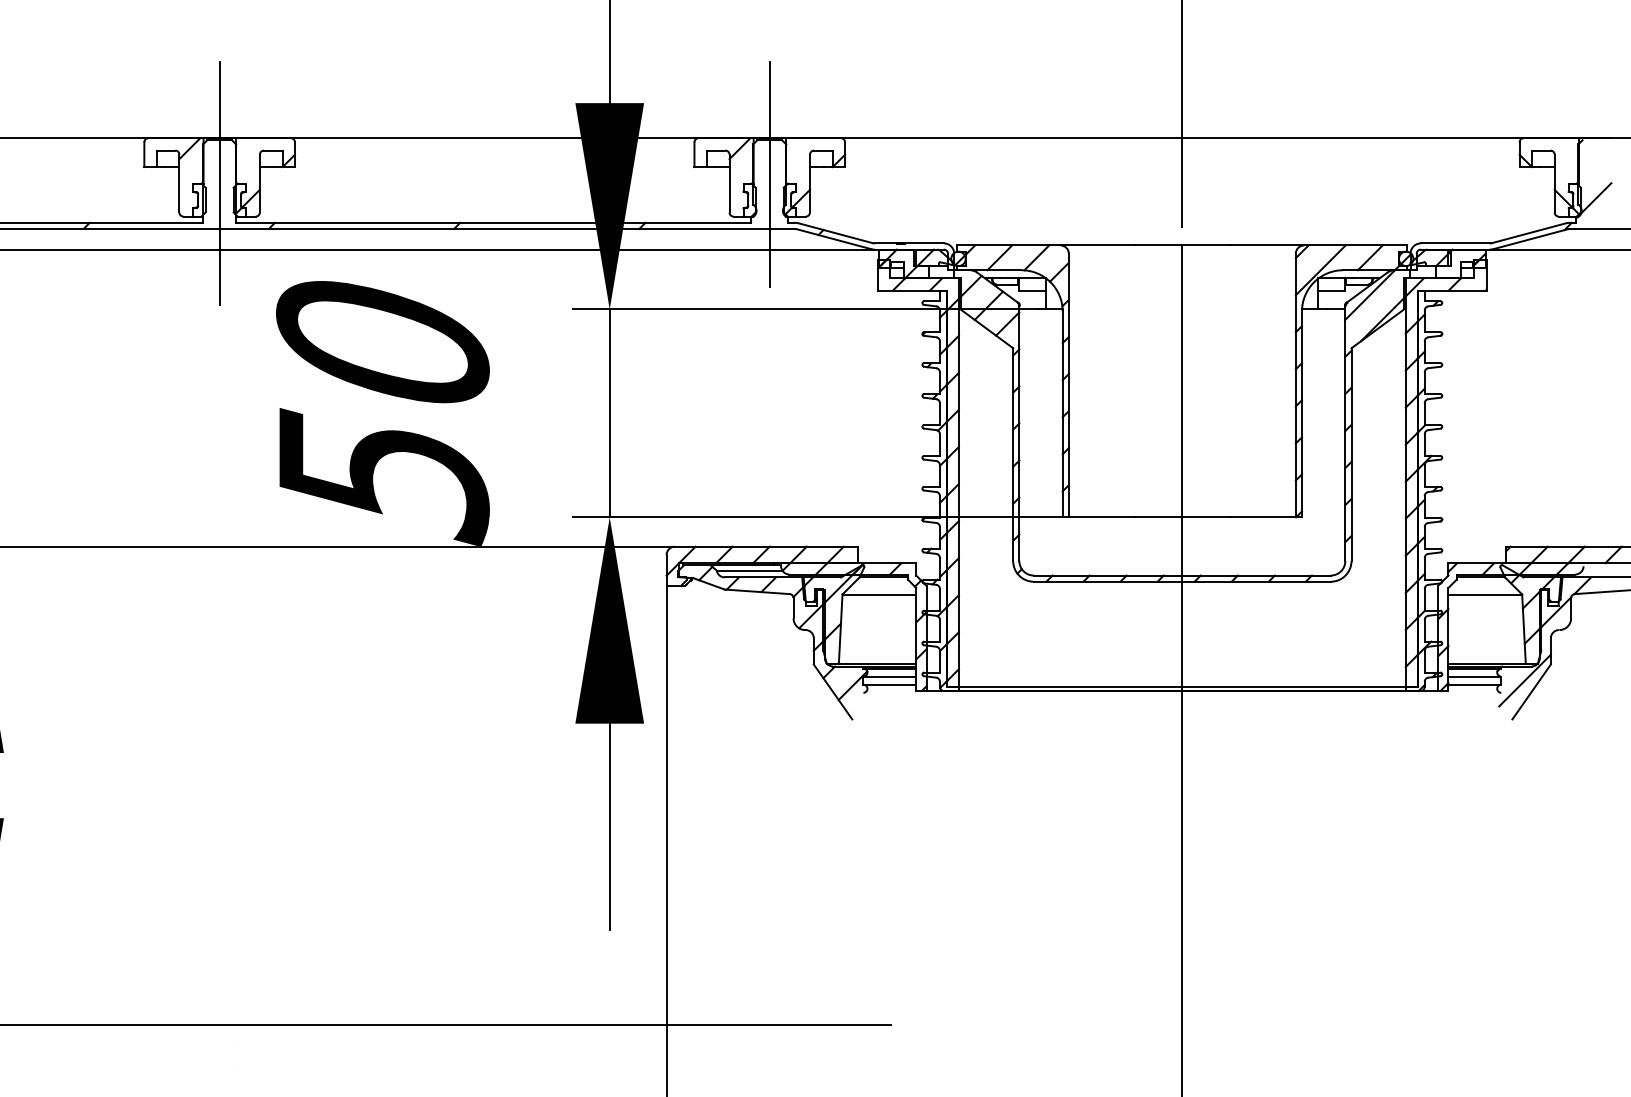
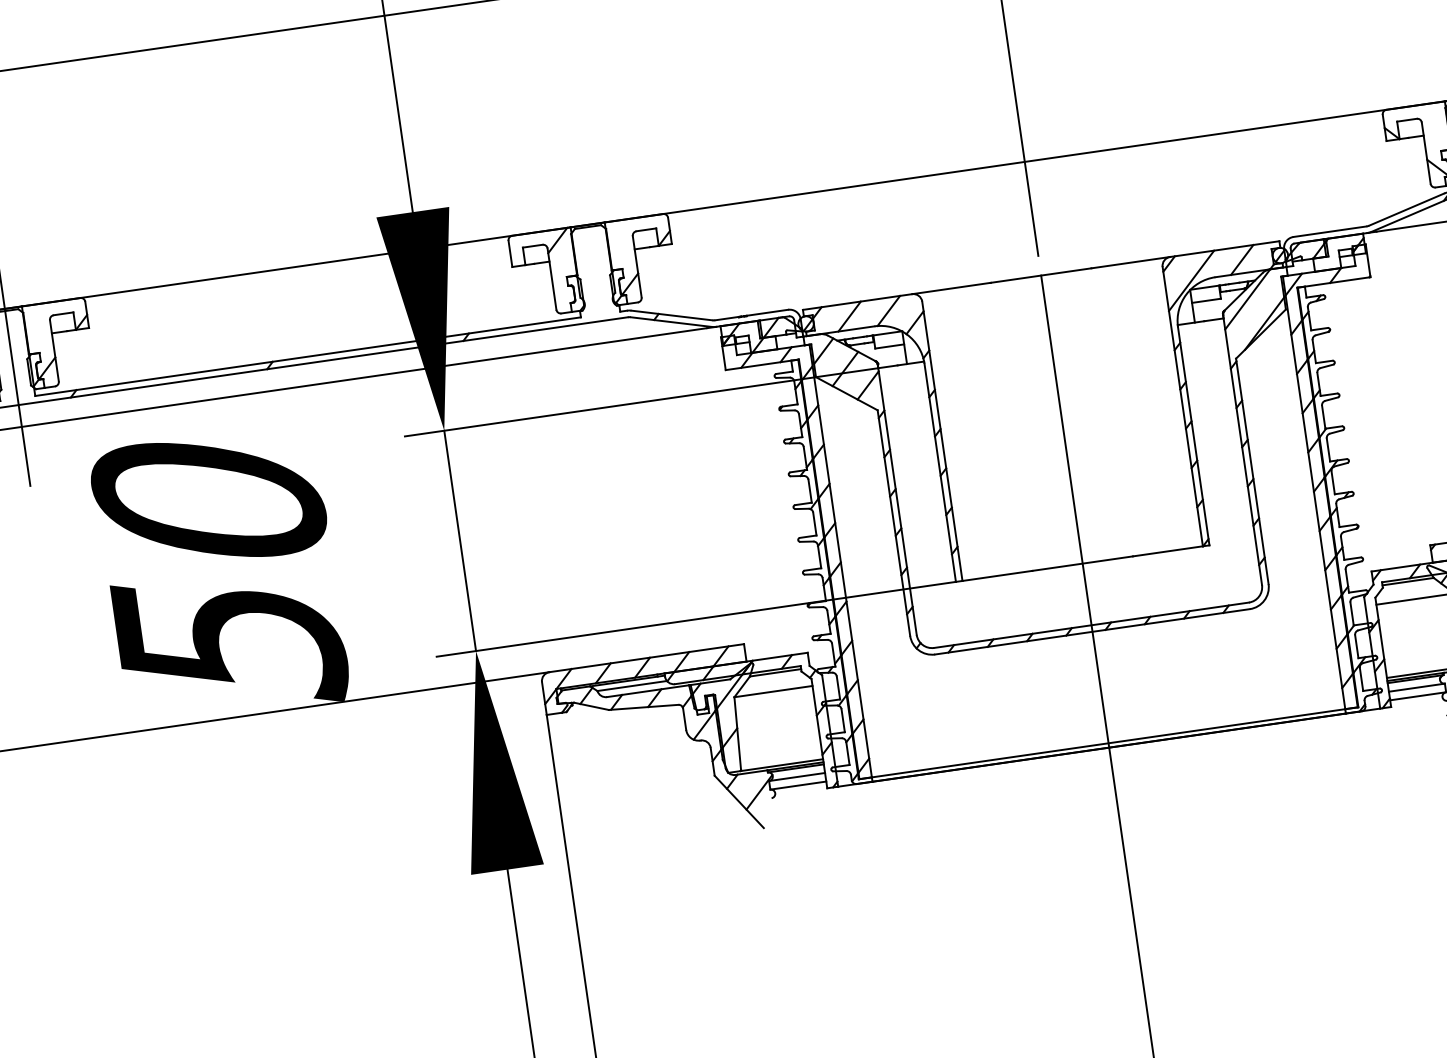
line: (769, 174) -> (592, 263), removed

